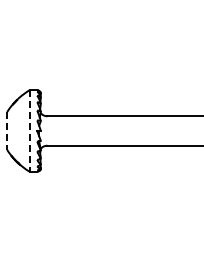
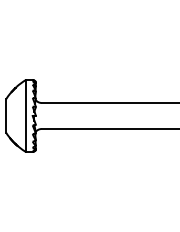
line: (7, 130) -> (6, 115), dashed -> solid
line: (29, 130) -> (25, 115), dashed -> solid

